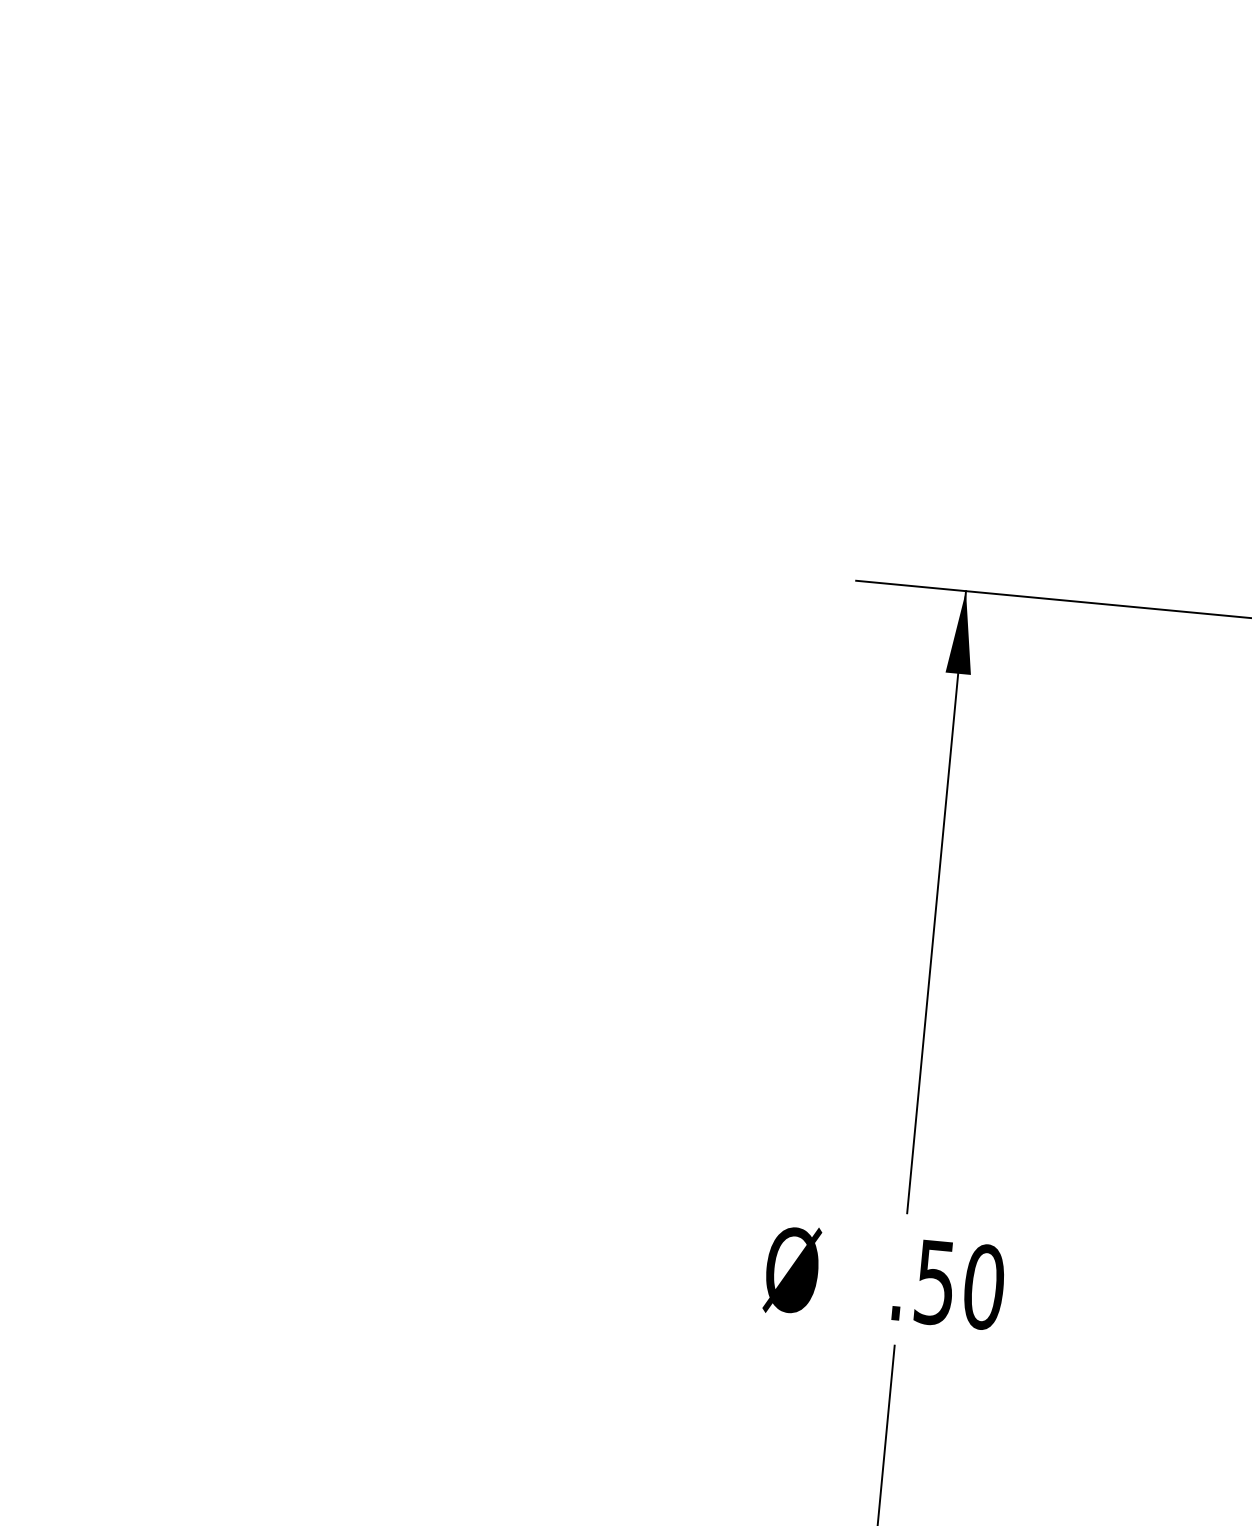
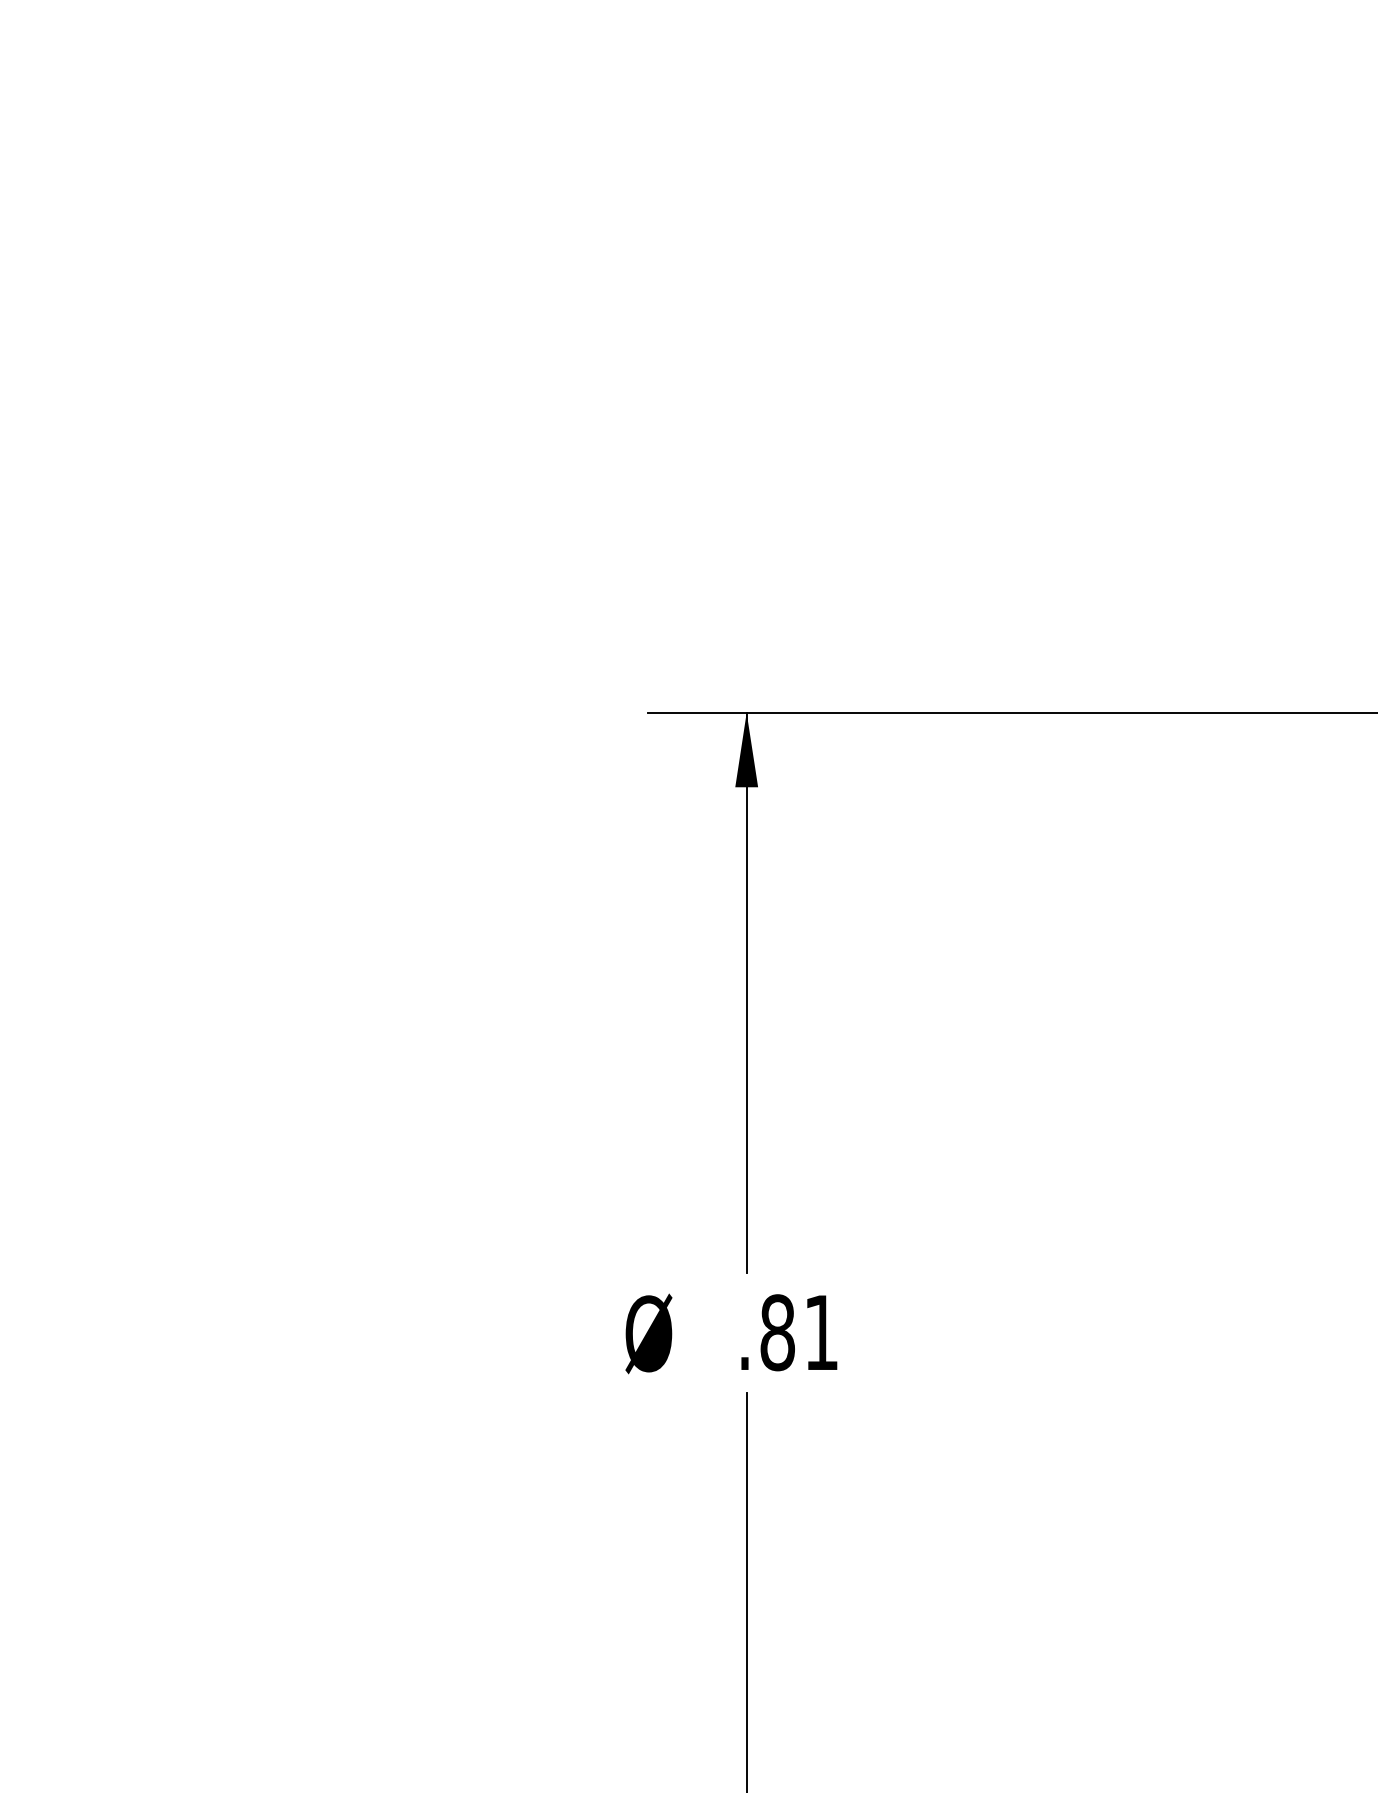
text: (959, 1284) -> (799, 1332), .50 -> .81

